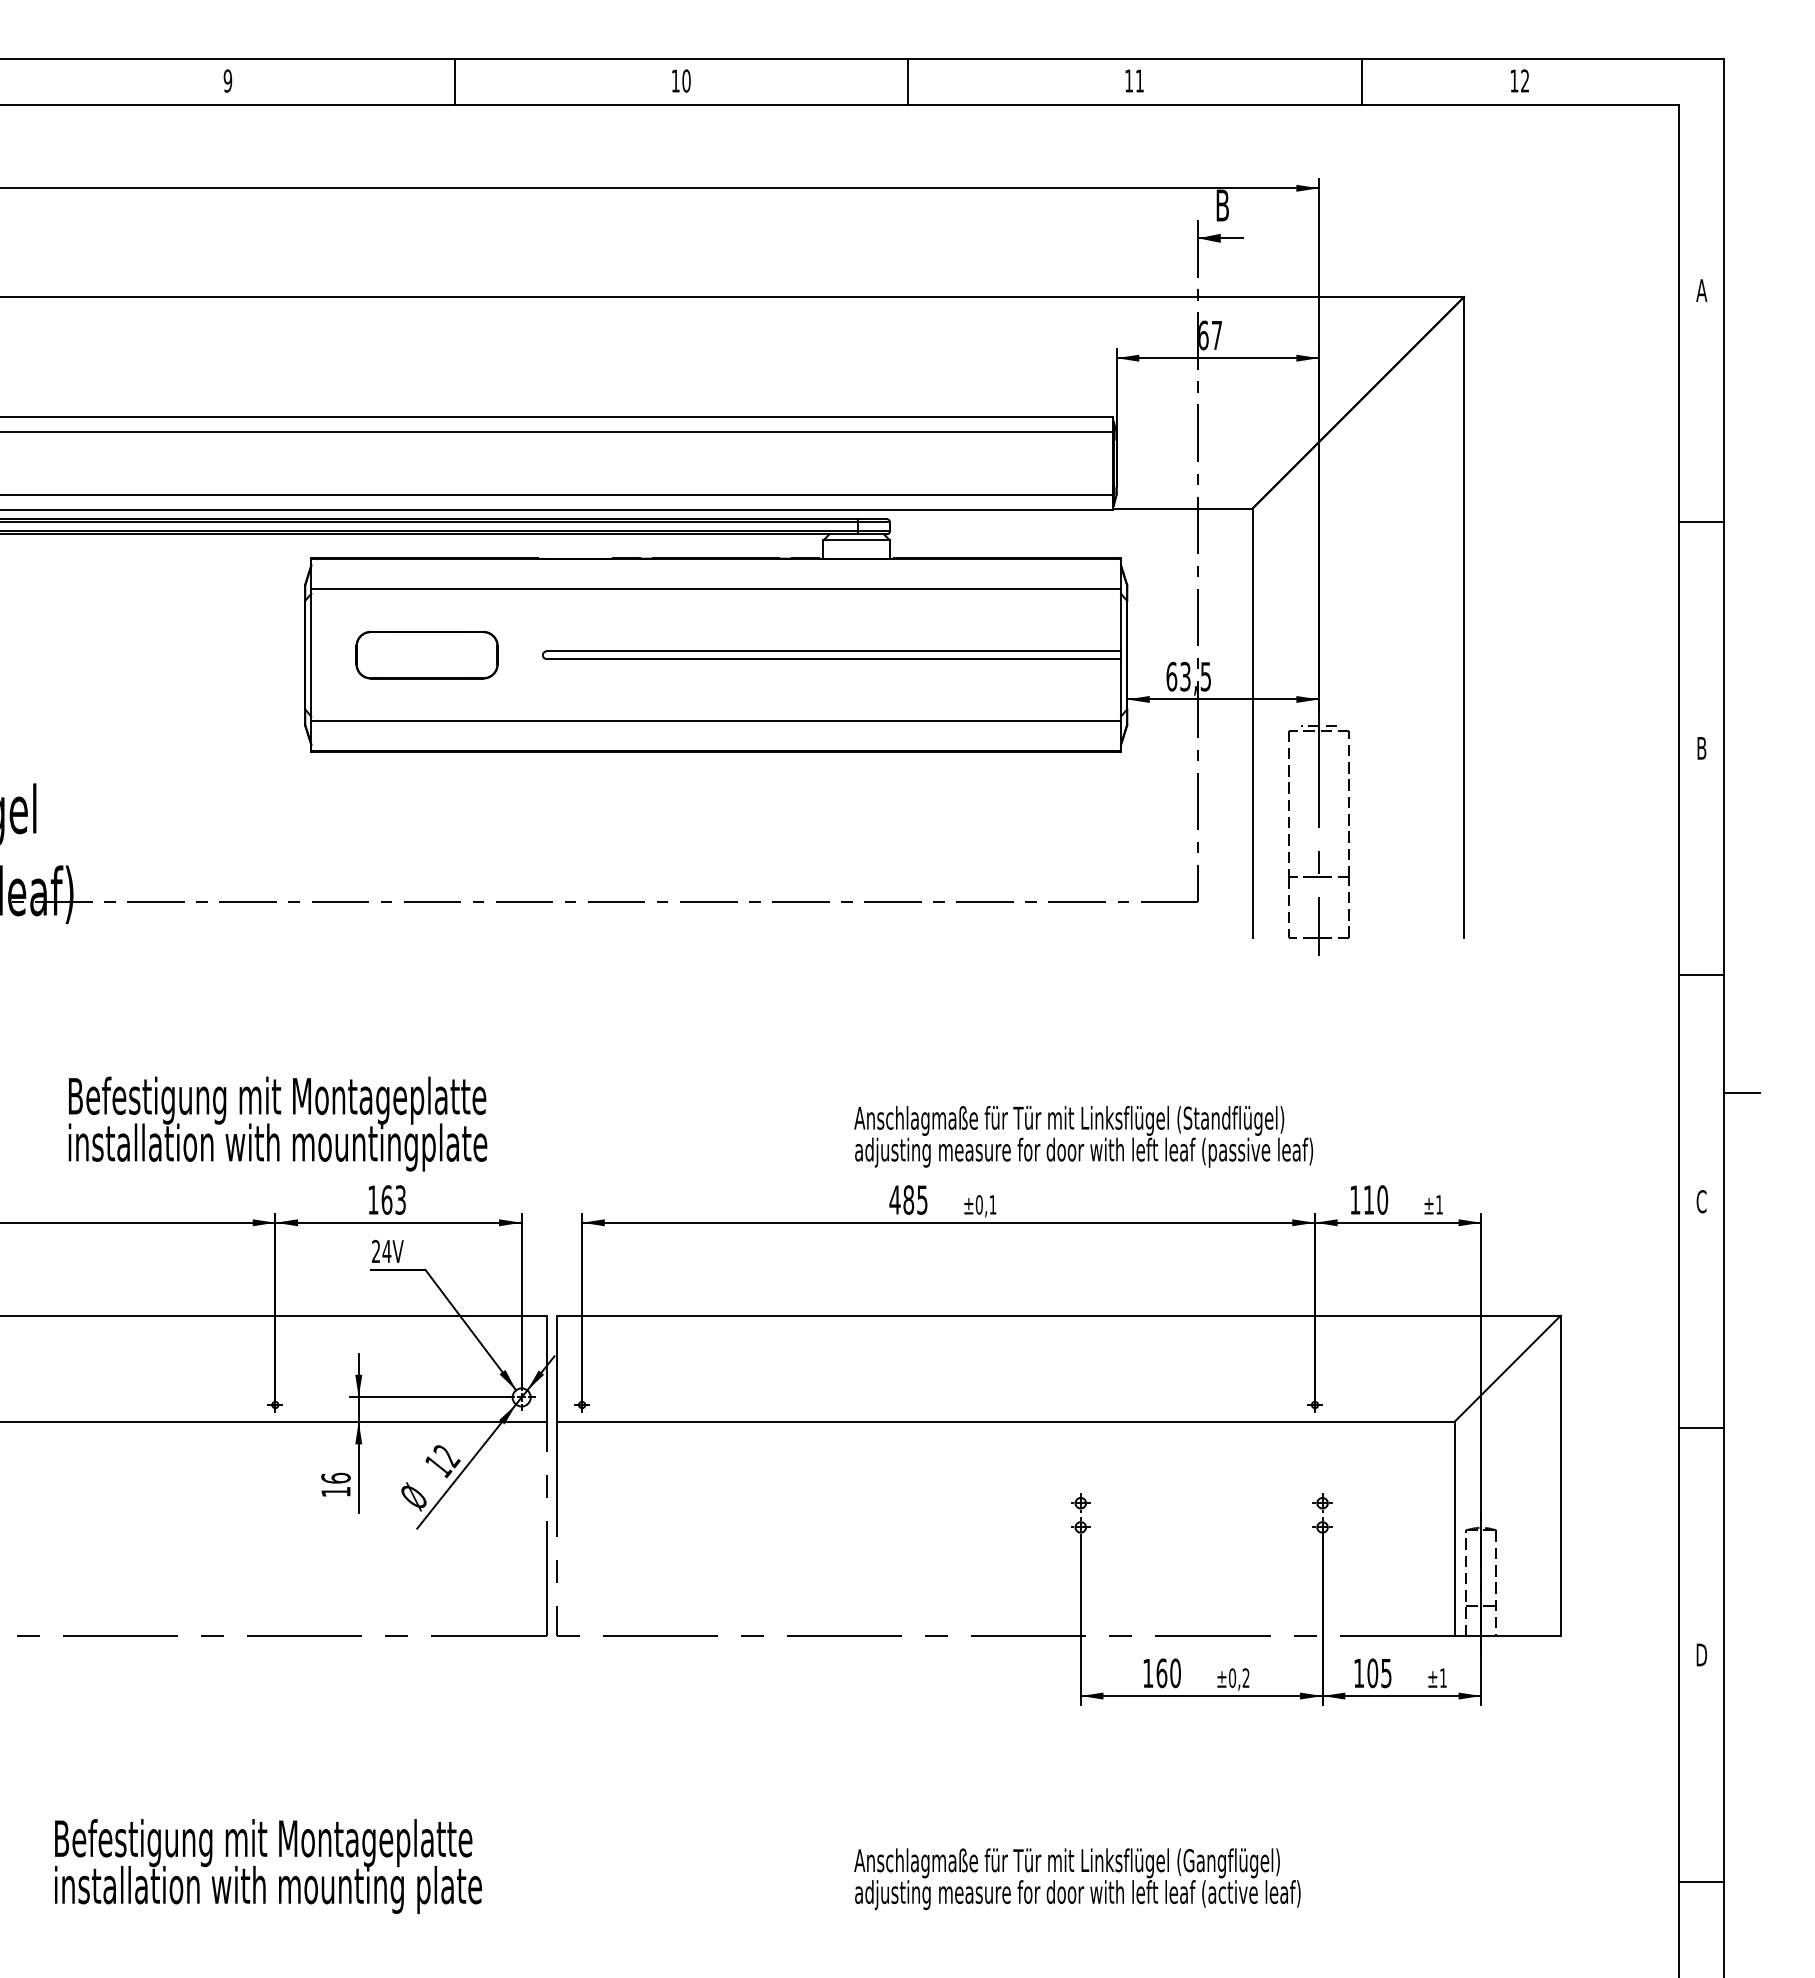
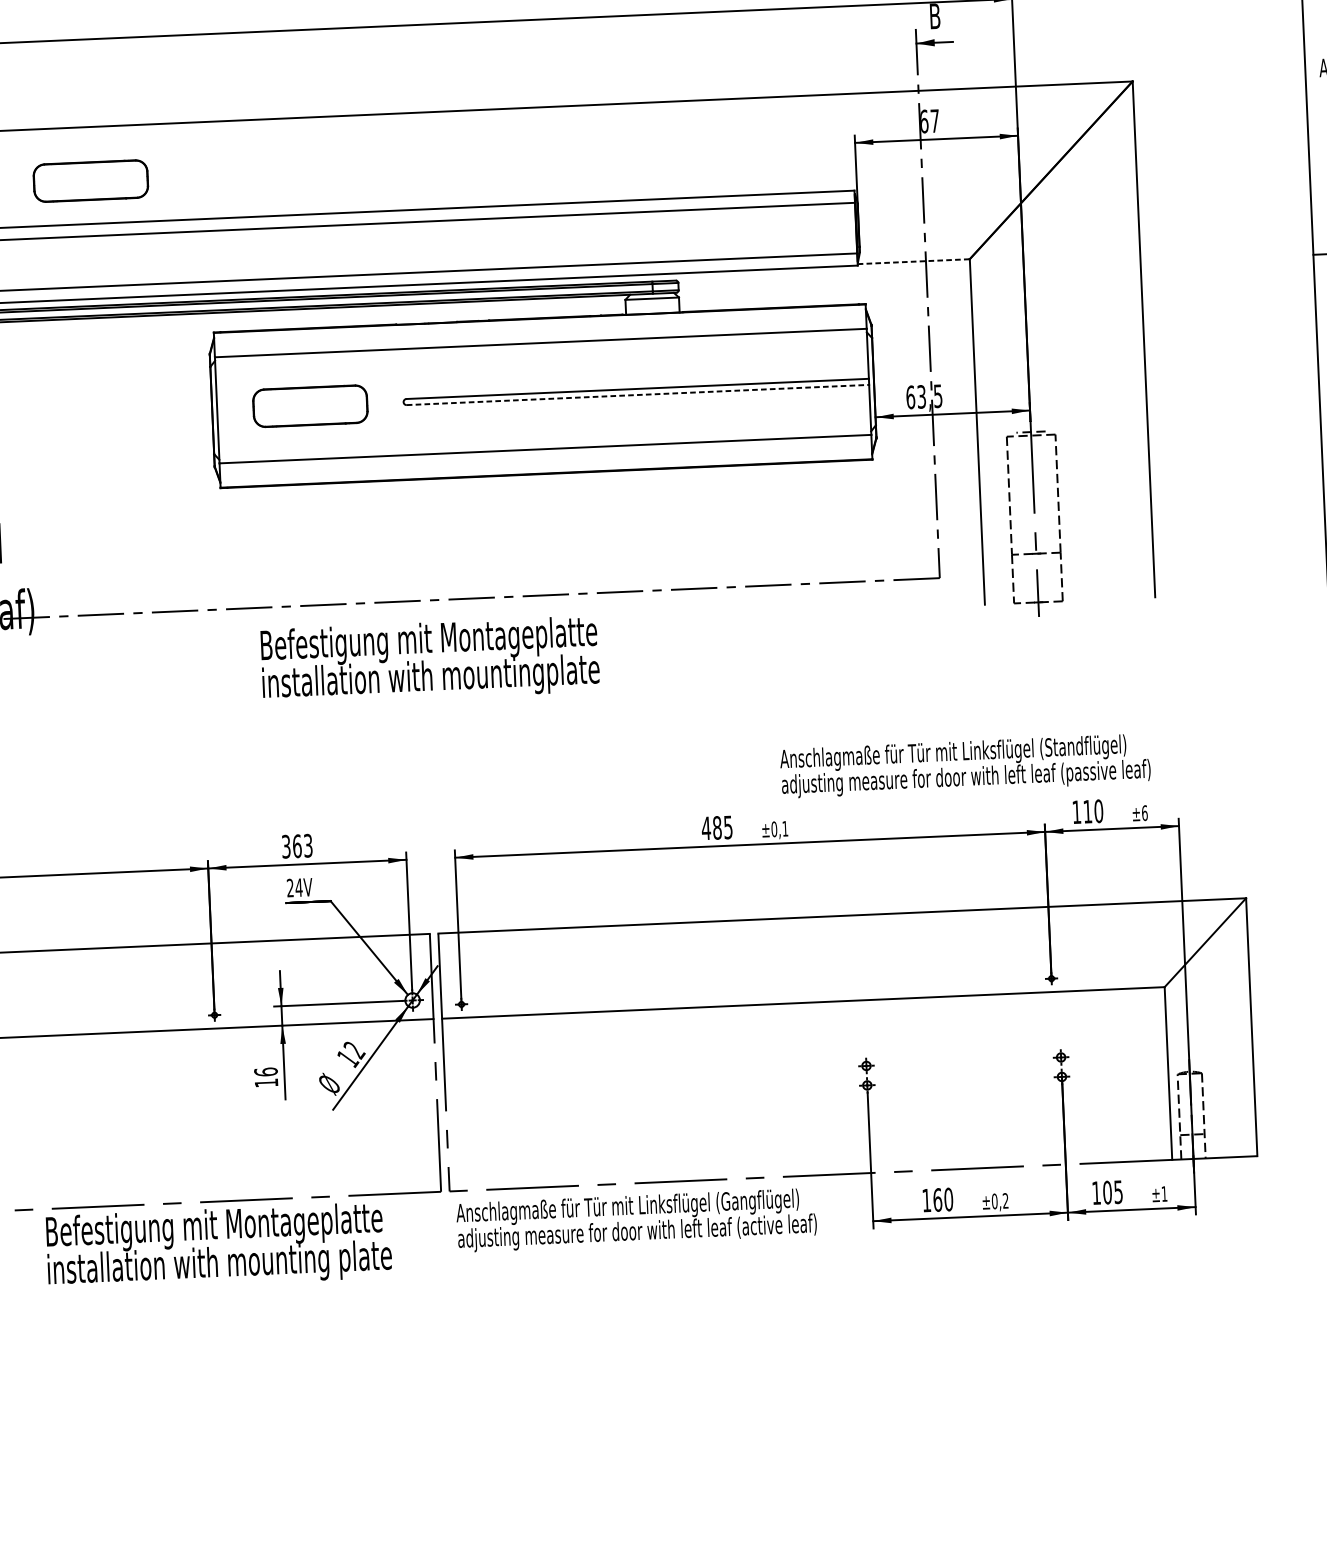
part: (166, 363) -> (90, 180), added
line: (1182, 508) -> (913, 261), solid -> dashed
line: (834, 658) -> (638, 394), solid -> dashed
text: (277, 1123) -> (429, 660), moved
text: (1083, 1136) -> (965, 765), moved
text: (373, 1199) -> (286, 846), 163 -> 363
text: (1439, 1204) -> (1144, 812), ±1 -> ±6
text: (268, 1866) -> (219, 1246), moved
text: (1077, 1879) -> (636, 1220), moved

